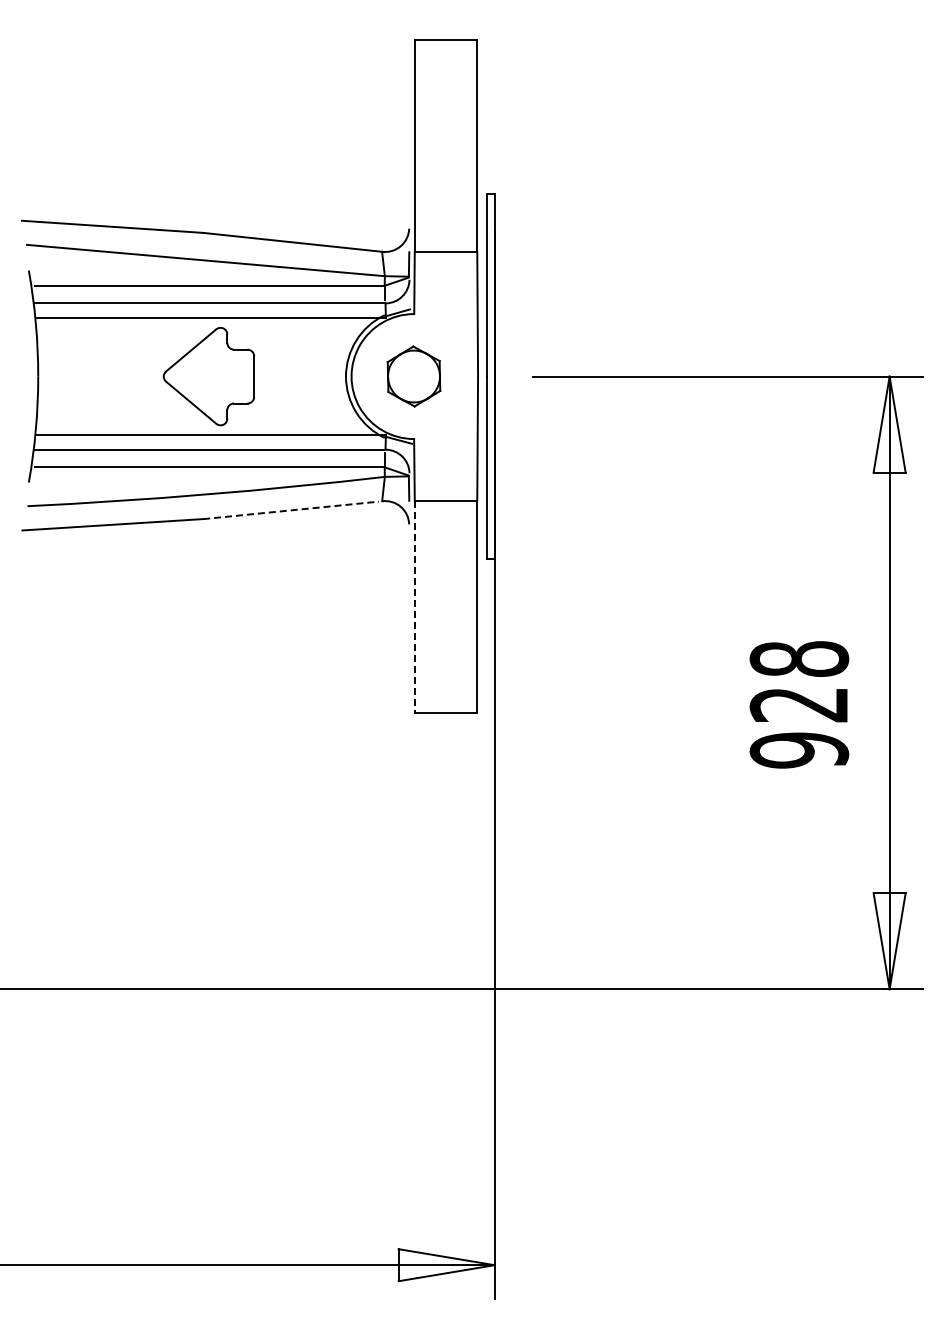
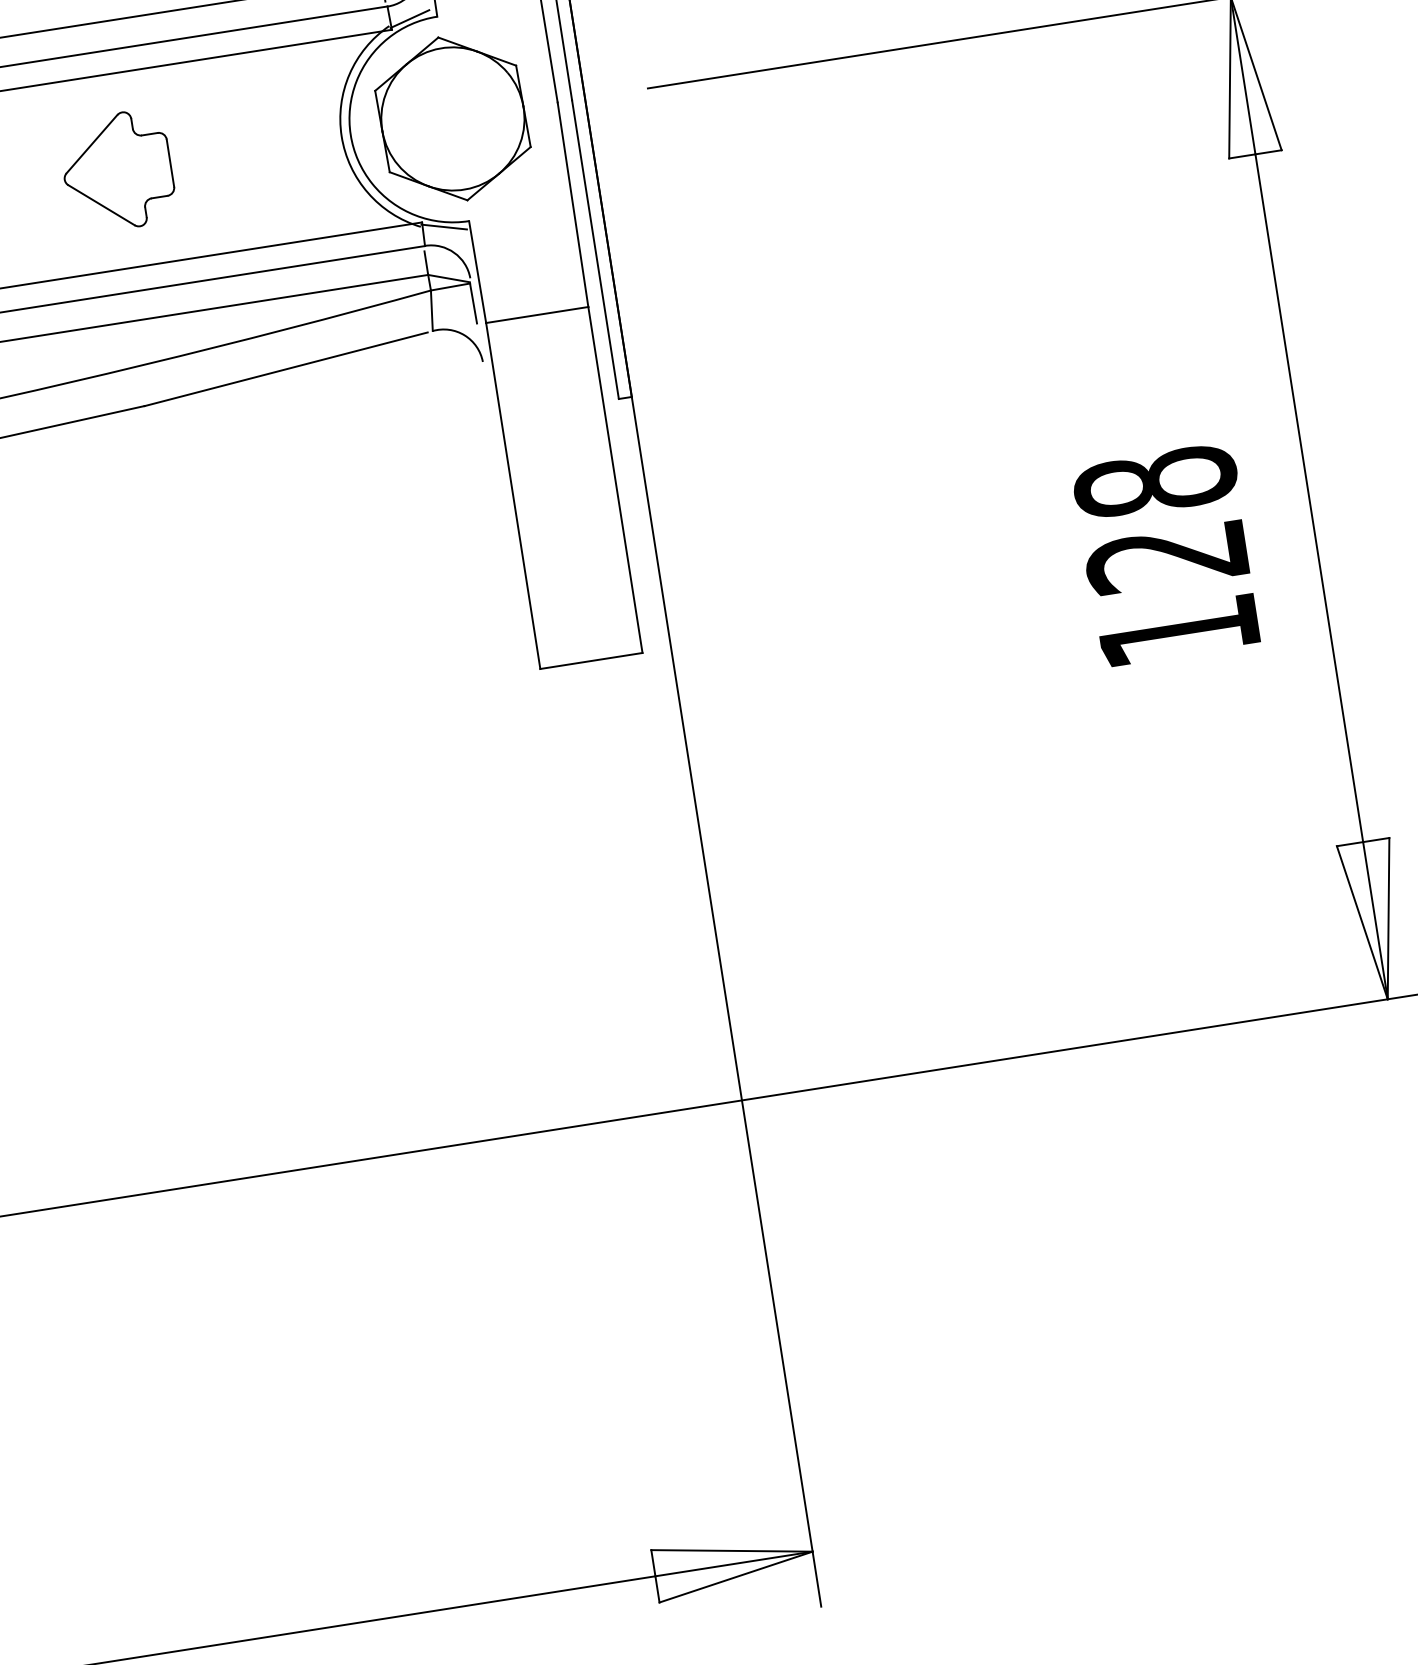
part: (208, 376) -> (116, 171), size x0.71
part: (413, 376) -> (452, 118), size x1.67
line: (291, 510) -> (286, 369), dashed -> solid
line: (414, 607) -> (512, 496), dashed -> solid
text: (799, 750) -> (1179, 631), 928 -> 128

